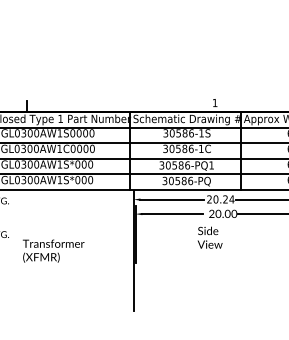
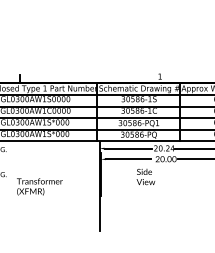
text: (209, 237) -> (145, 176), moved

